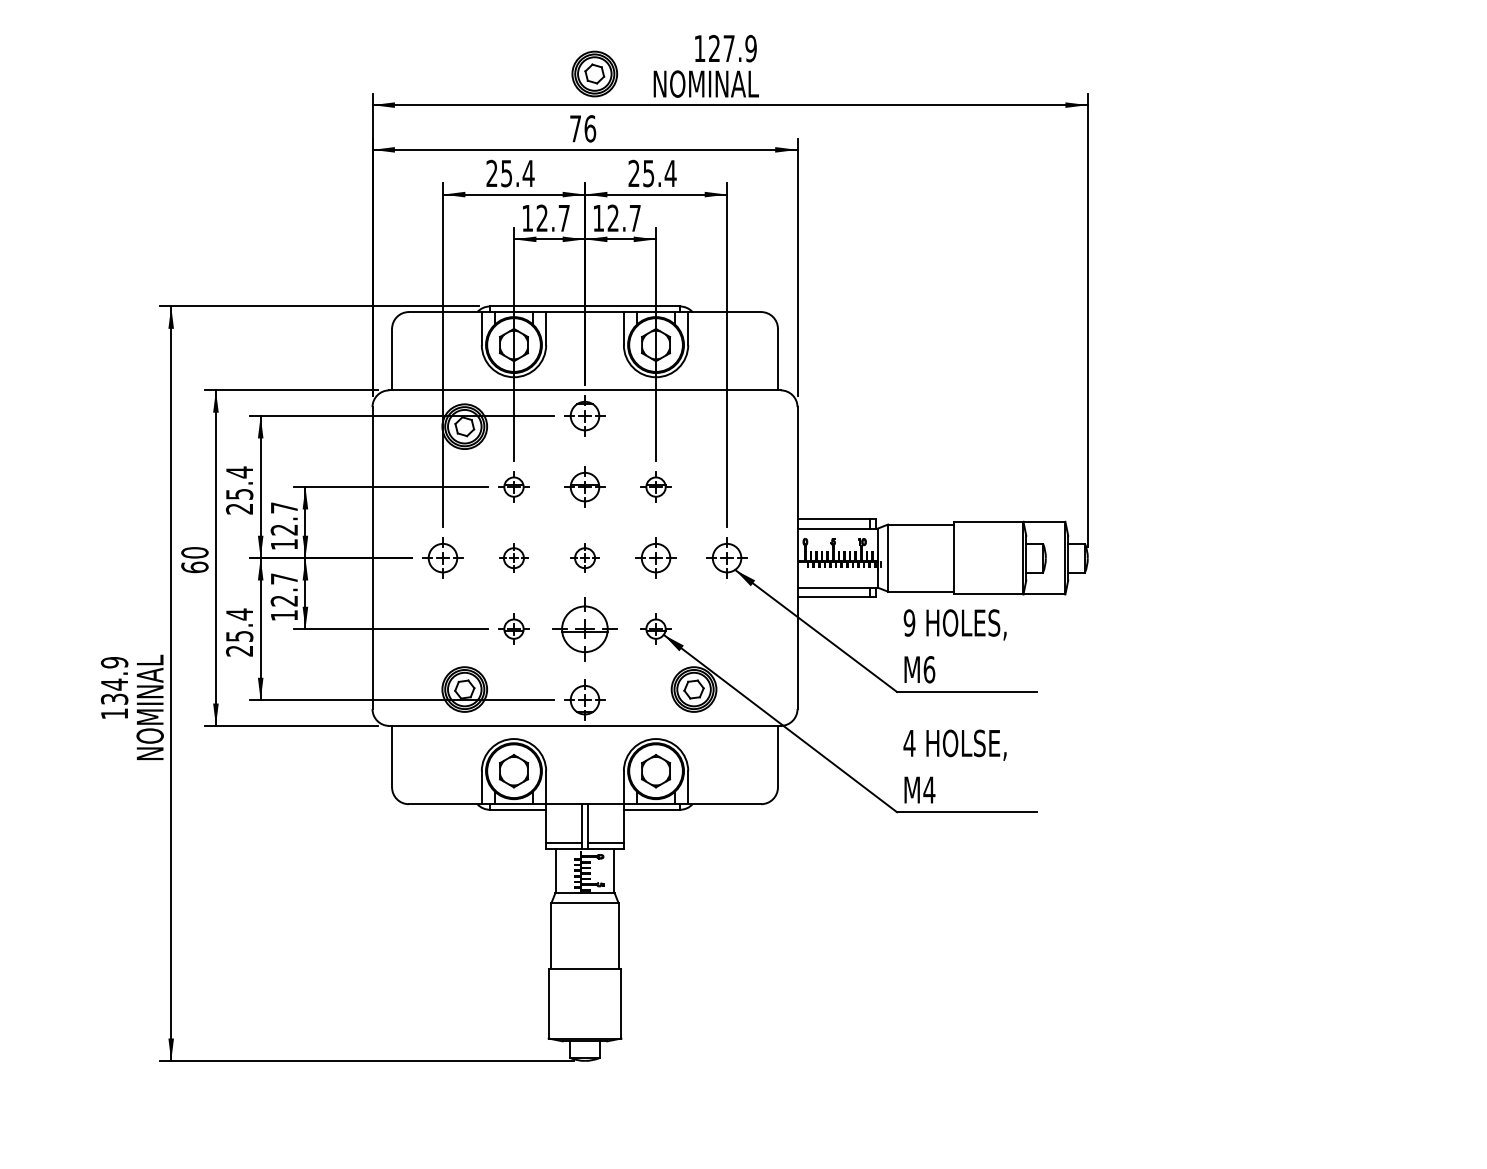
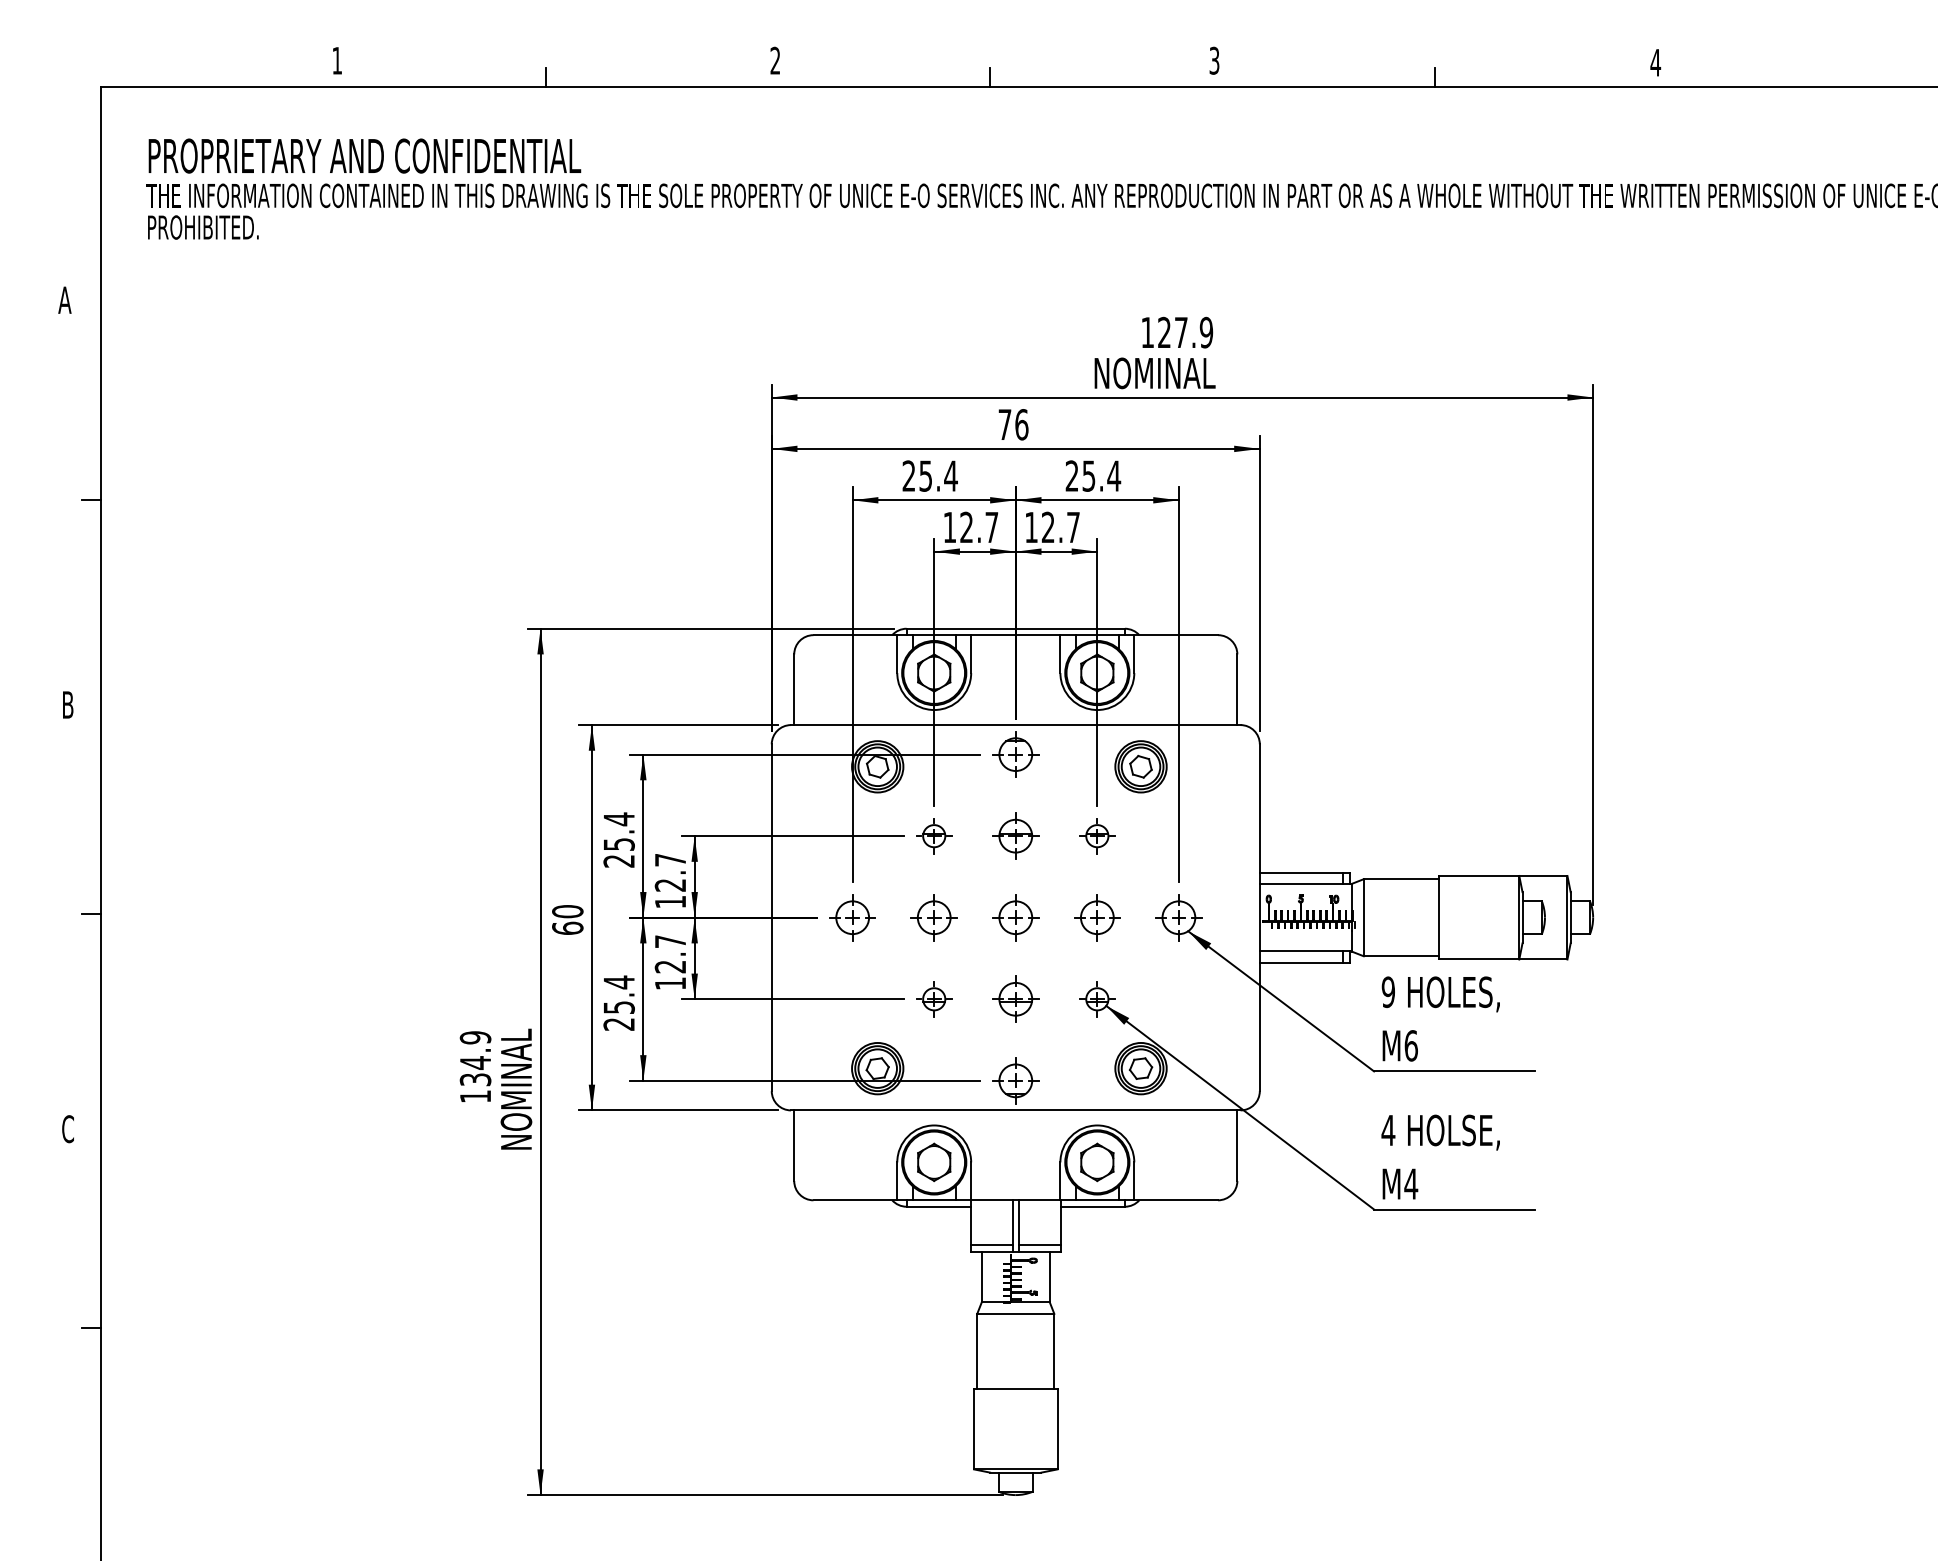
part: (594, 73) -> (1140, 766), moved
part: (513, 557) -> (933, 917), size x1.43
part: (584, 557) -> (1015, 917), size x1.43
part: (584, 628) -> (1015, 998), size x0.62

